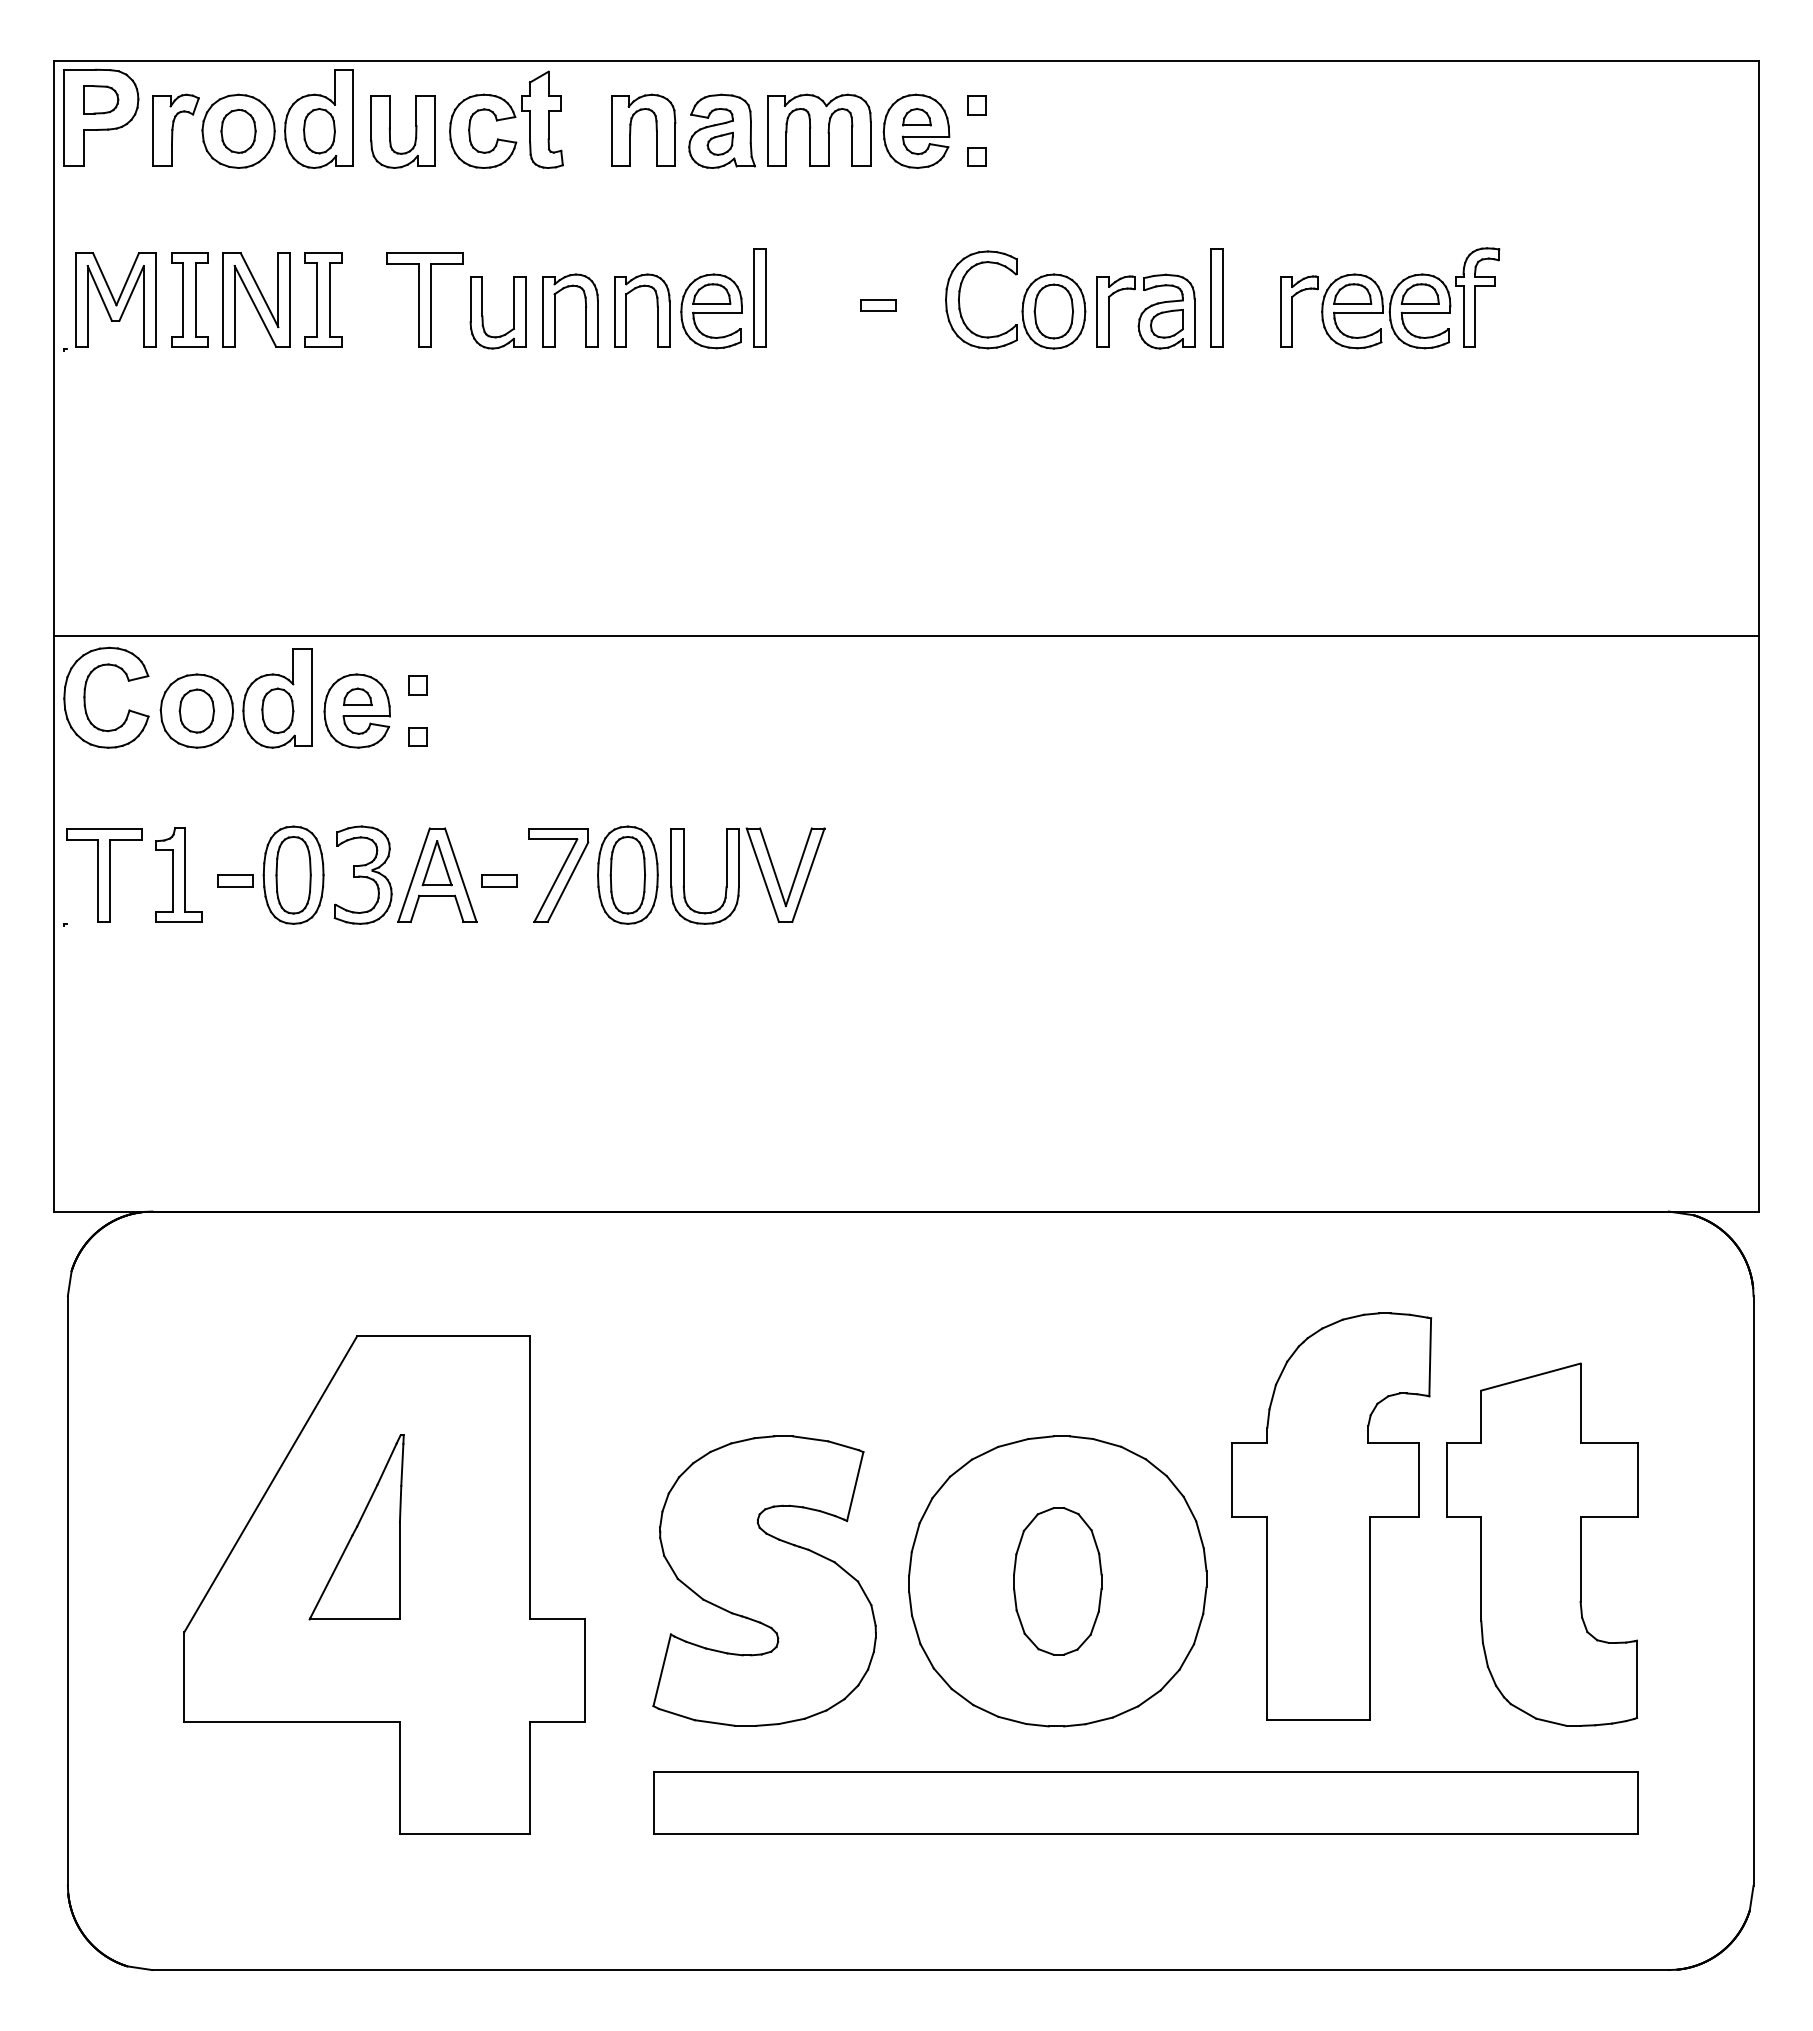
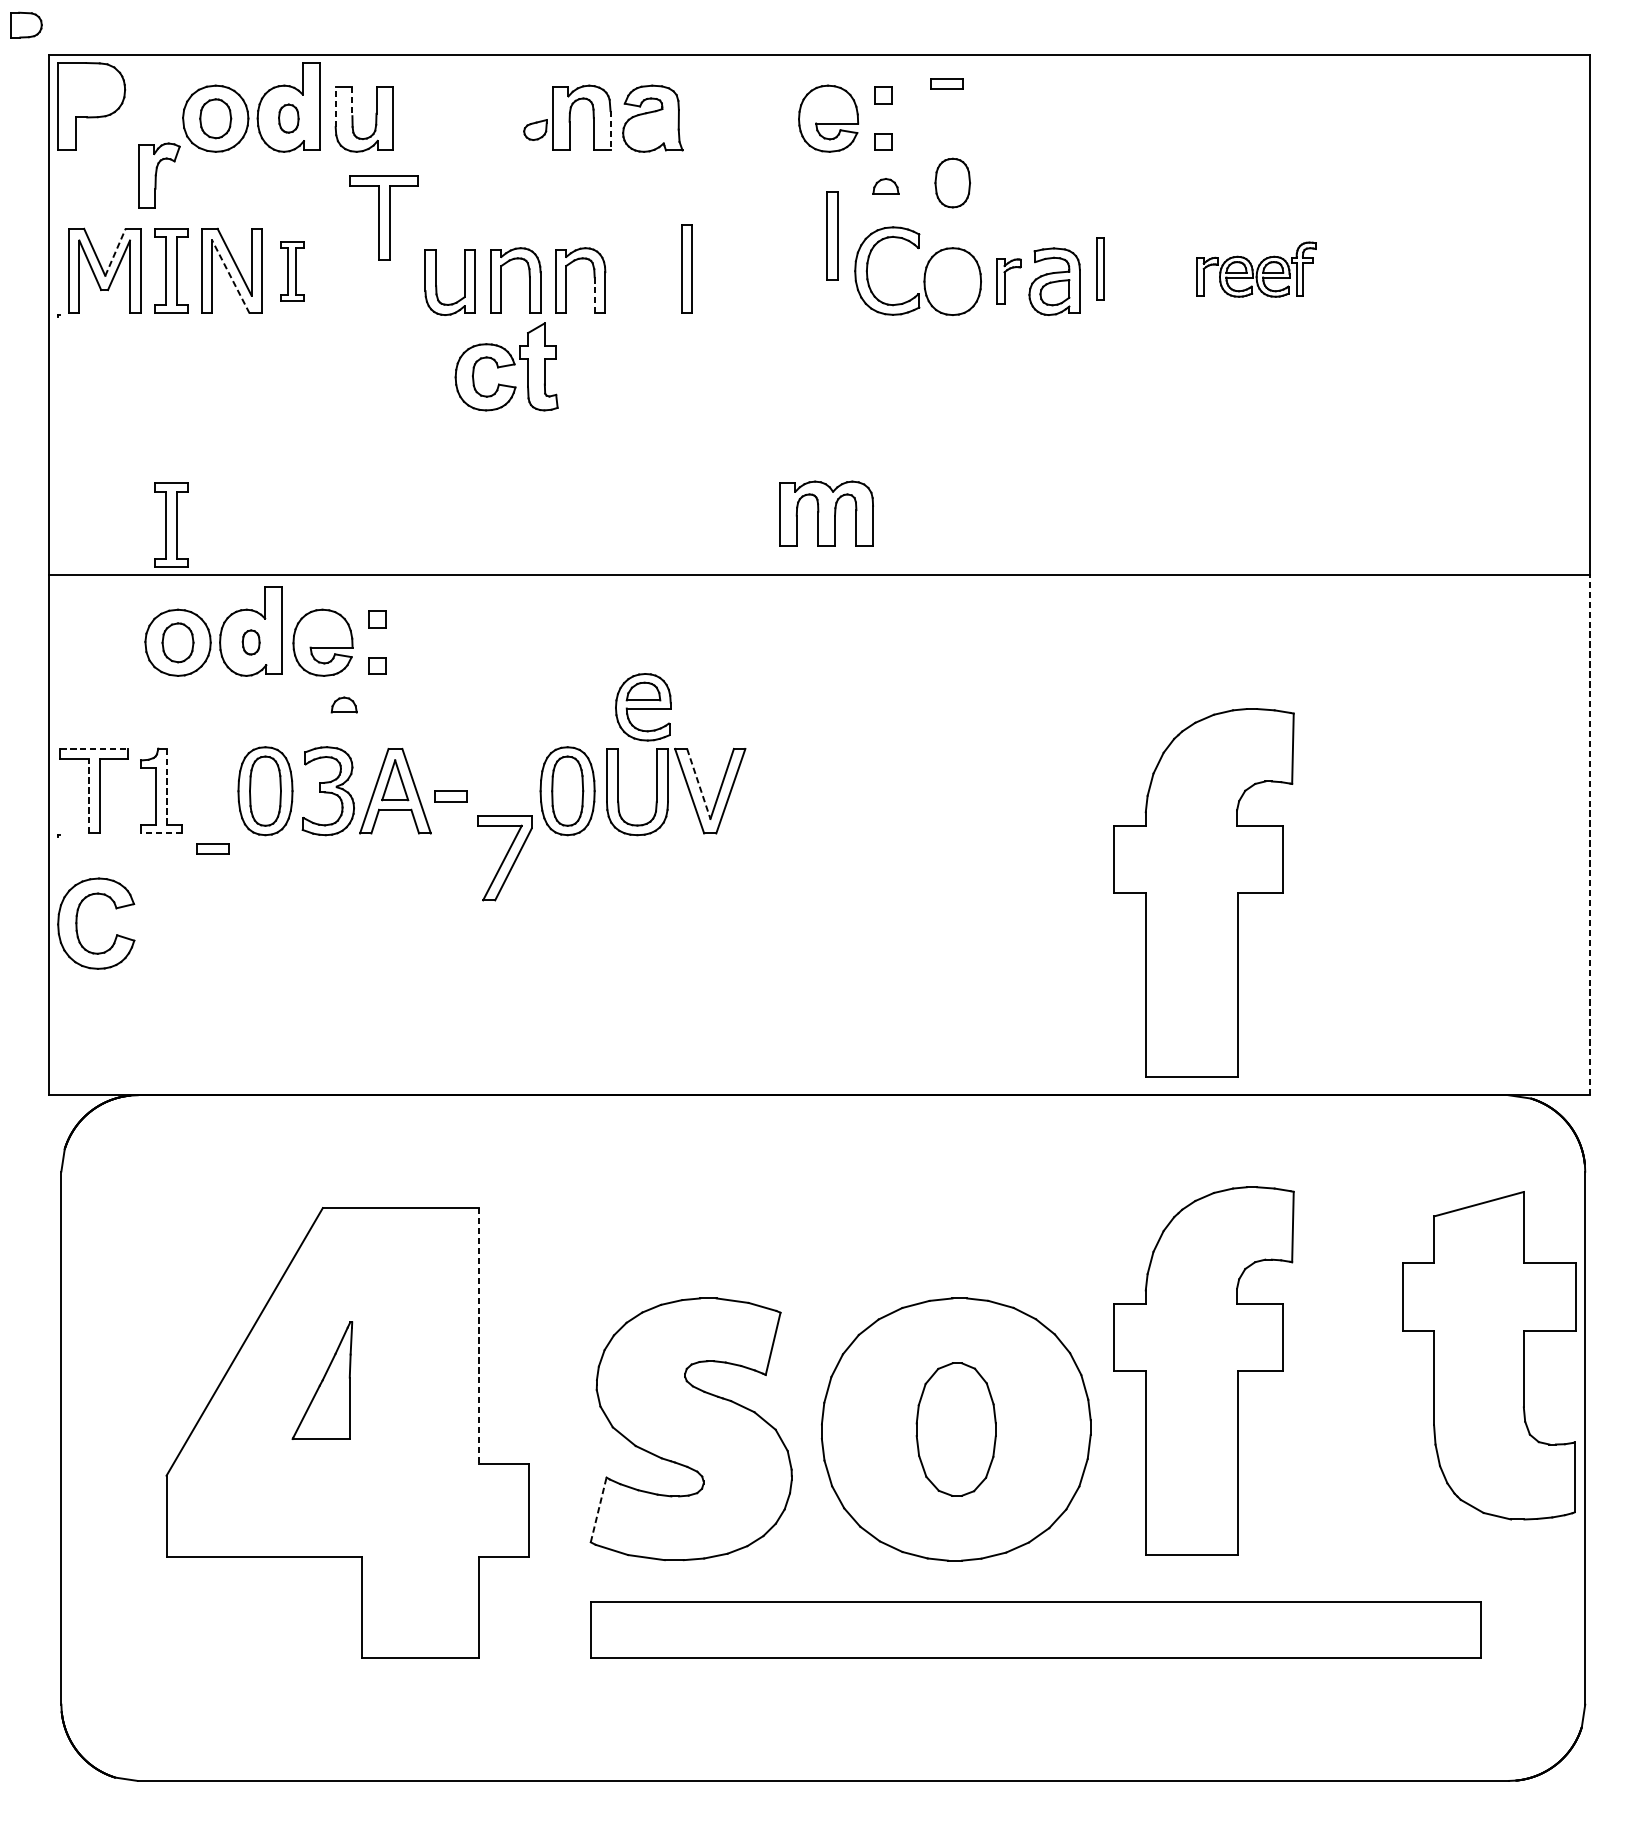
part: (101, 99) -> (26, 24), moved
line: (389, 112) -> (352, 101), solid -> dashed
part: (916, 117) -> (885, 186), moved
line: (371, 118) -> (335, 107), solid -> dashed
part: (506, 119) -> (506, 366), moved
part: (175, 129) -> (158, 174), moved
part: (819, 129) -> (826, 513), moved
part: (319, 131) -> (288, 118), size x0.7
part: (719, 143) -> (534, 129), moved
line: (675, 144) -> (610, 130), solid -> dashed
part: (920, 260) -> (832, 235), added
line: (127, 278) -> (115, 251), solid -> dashed
part: (1216, 297) -> (1099, 268), size x0.7
part: (1390, 298) -> (1257, 269), size x0.6
part: (323, 299) -> (292, 270), size x0.7
part: (424, 299) -> (383, 217), moved
line: (255, 305) -> (230, 276), solid -> dashed
part: (878, 305) -> (946, 83), moved
part: (711, 311) -> (643, 707), moved
part: (1053, 311) -> (952, 183), moved
part: (1115, 311) -> (1008, 281), size x0.7
line: (657, 326) -> (594, 295), solid -> dashed
part: (189, 580) -> (171, 524), added
part: (357, 696) -> (343, 704), moved
part: (85, 697) -> (77, 923), moved
part: (277, 710) -> (250, 642), size x0.6
line: (104, 828) -> (94, 748), solid -> dashed
line: (773, 867) -> (699, 784), solid -> dashed
line: (184, 870) -> (166, 786), solid -> dashed
part: (558, 875) -> (504, 858), moved
line: (97, 880) -> (88, 795), solid -> dashed
part: (235, 880) -> (212, 848), moved
line: (178, 921) -> (161, 833), solid -> dashed
line: (1758, 923) -> (1589, 834), solid -> dashed
part: (1331, 987) -> (1203, 892), added
line: (529, 1477) -> (478, 1335), solid -> dashed
part: (356, 1527) -> (322, 1380), size x0.7
part: (1542, 1544) -> (1489, 1355), moved
line: (662, 1670) -> (598, 1510), solid -> dashed

